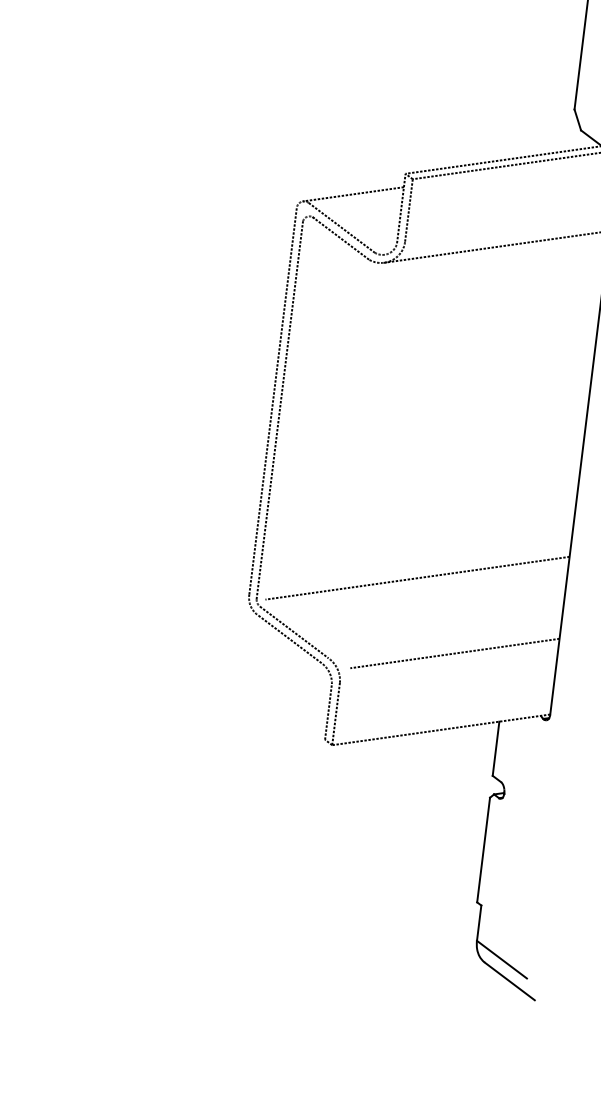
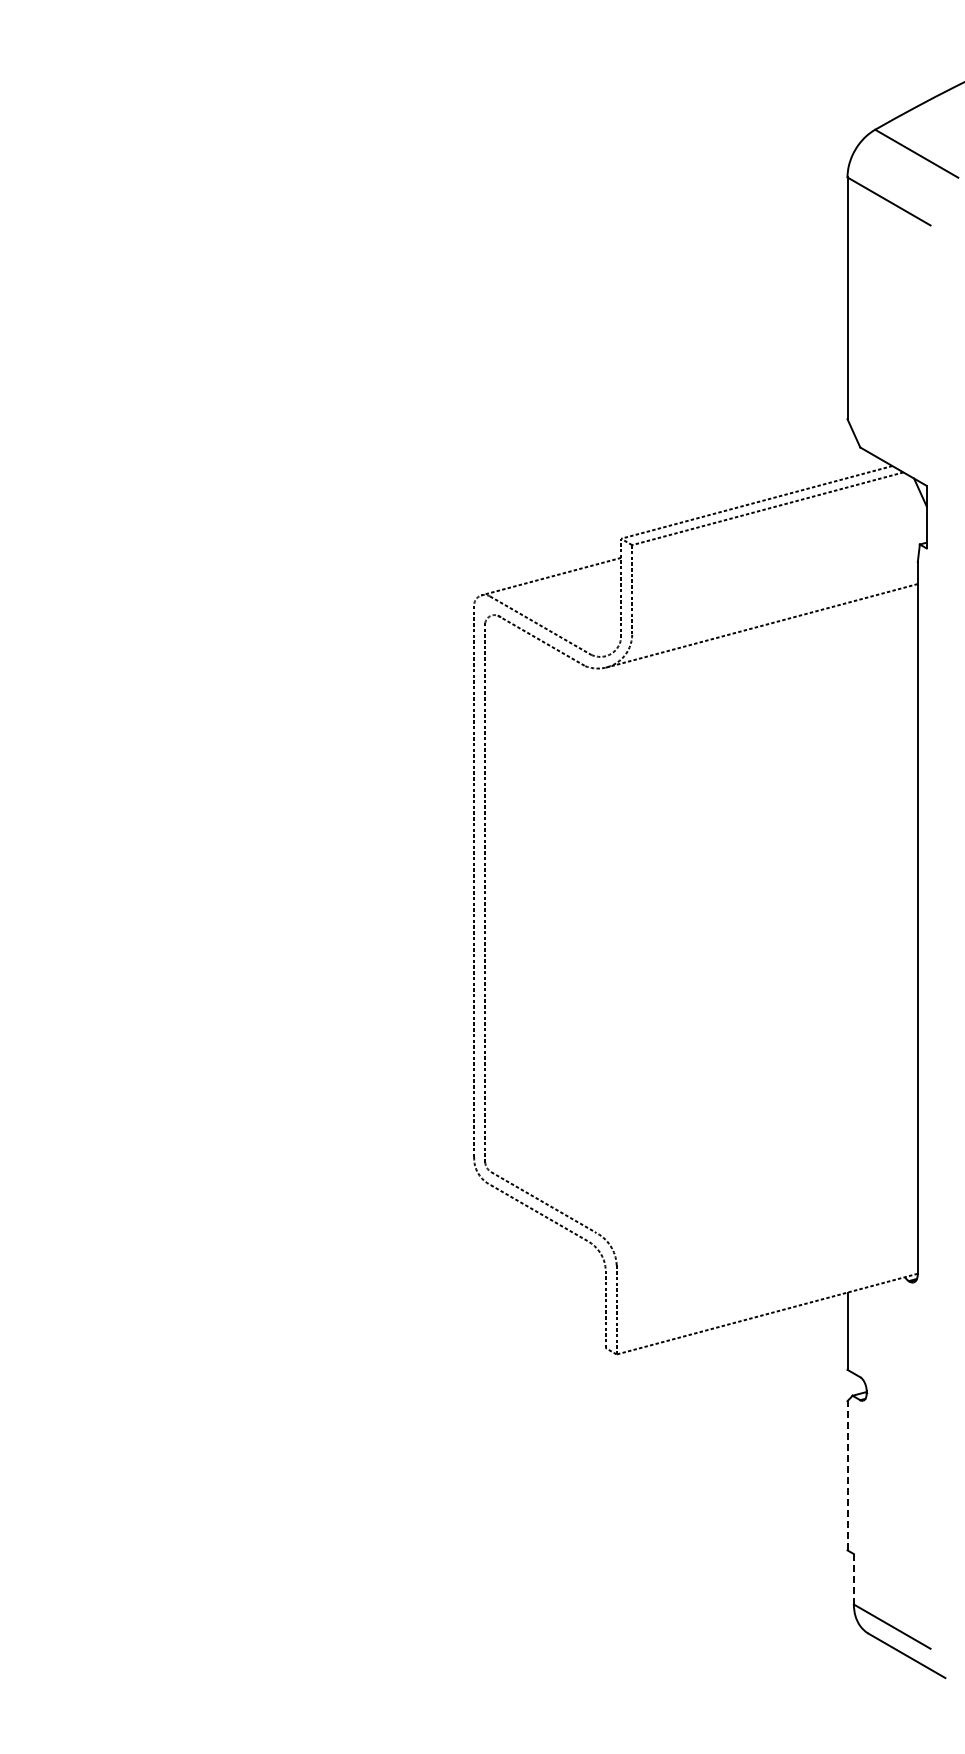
line: (417, 577) -> (707, 1104), removed
line: (454, 653) -> (772, 1204), removed
line: (483, 849) -> (847, 1475), solid -> dashed
line: (478, 922) -> (853, 1578), solid -> dashed

